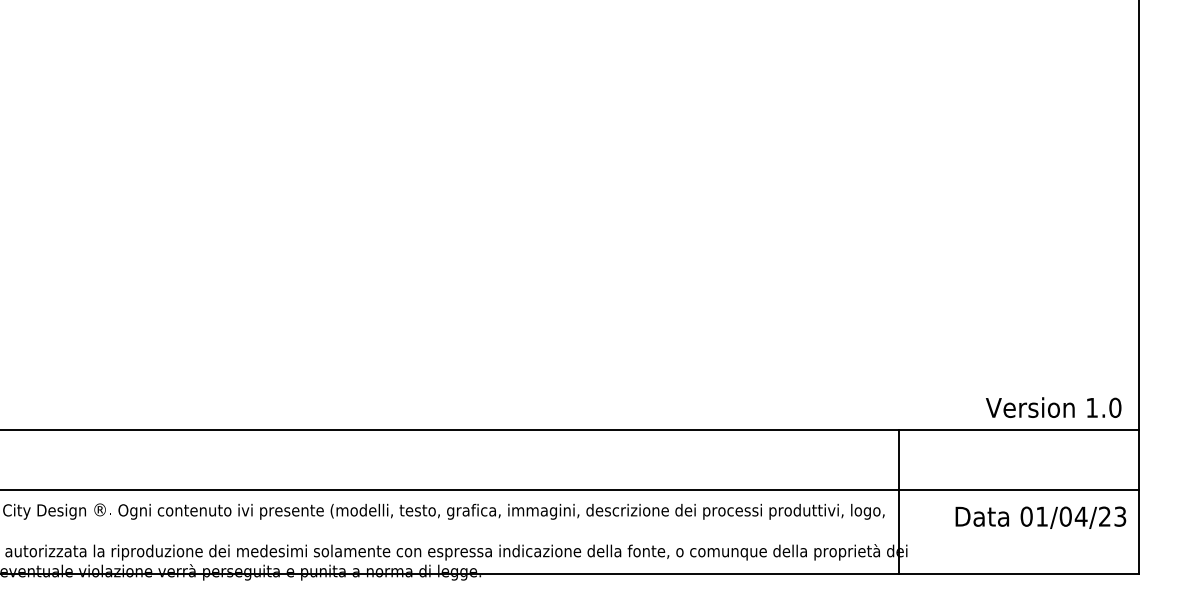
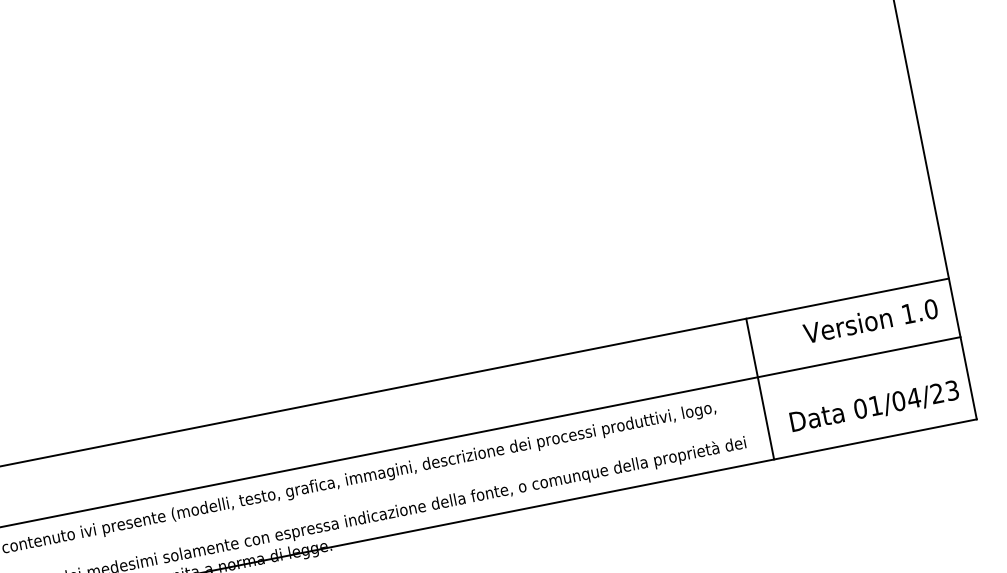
text: (1053, 407) -> (870, 320), moved
line: (899, 501) -> (760, 388), moved
text: (1040, 517) -> (874, 406), moved

